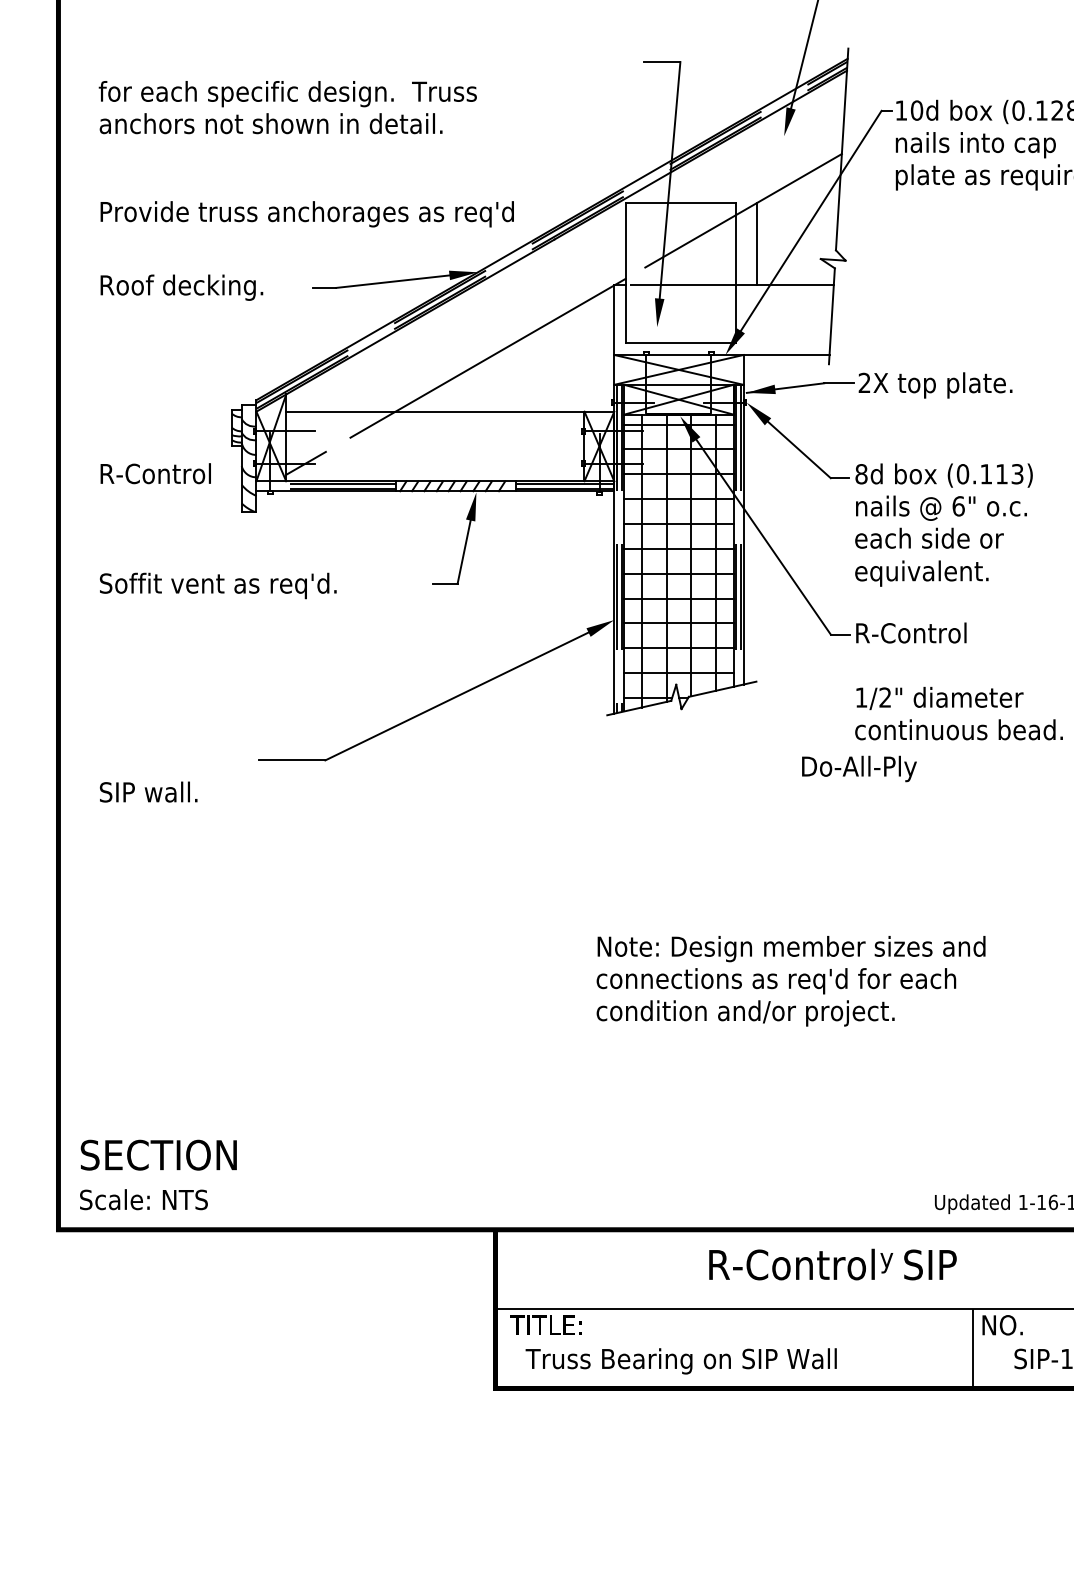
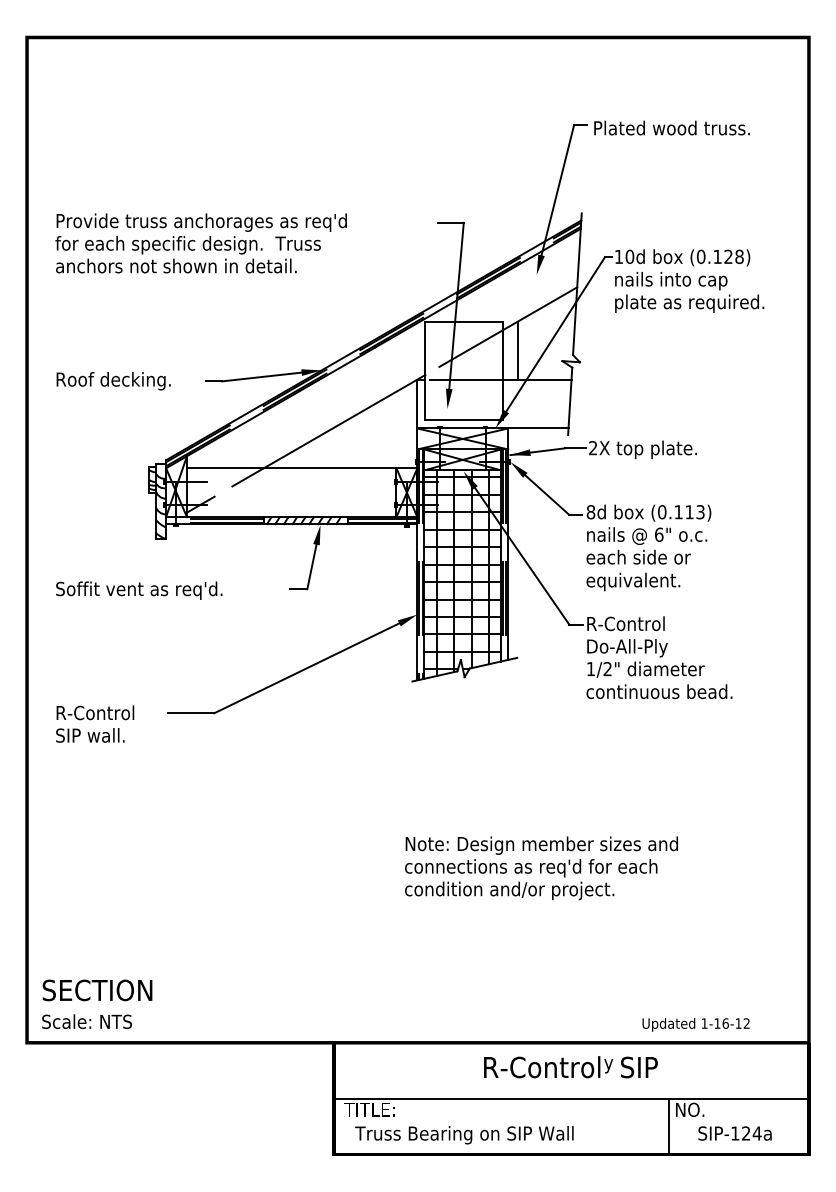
text: (306, 214) -> (201, 222), moved
text: (155, 473) -> (95, 712), moved
text: (859, 769) -> (627, 648), moved

